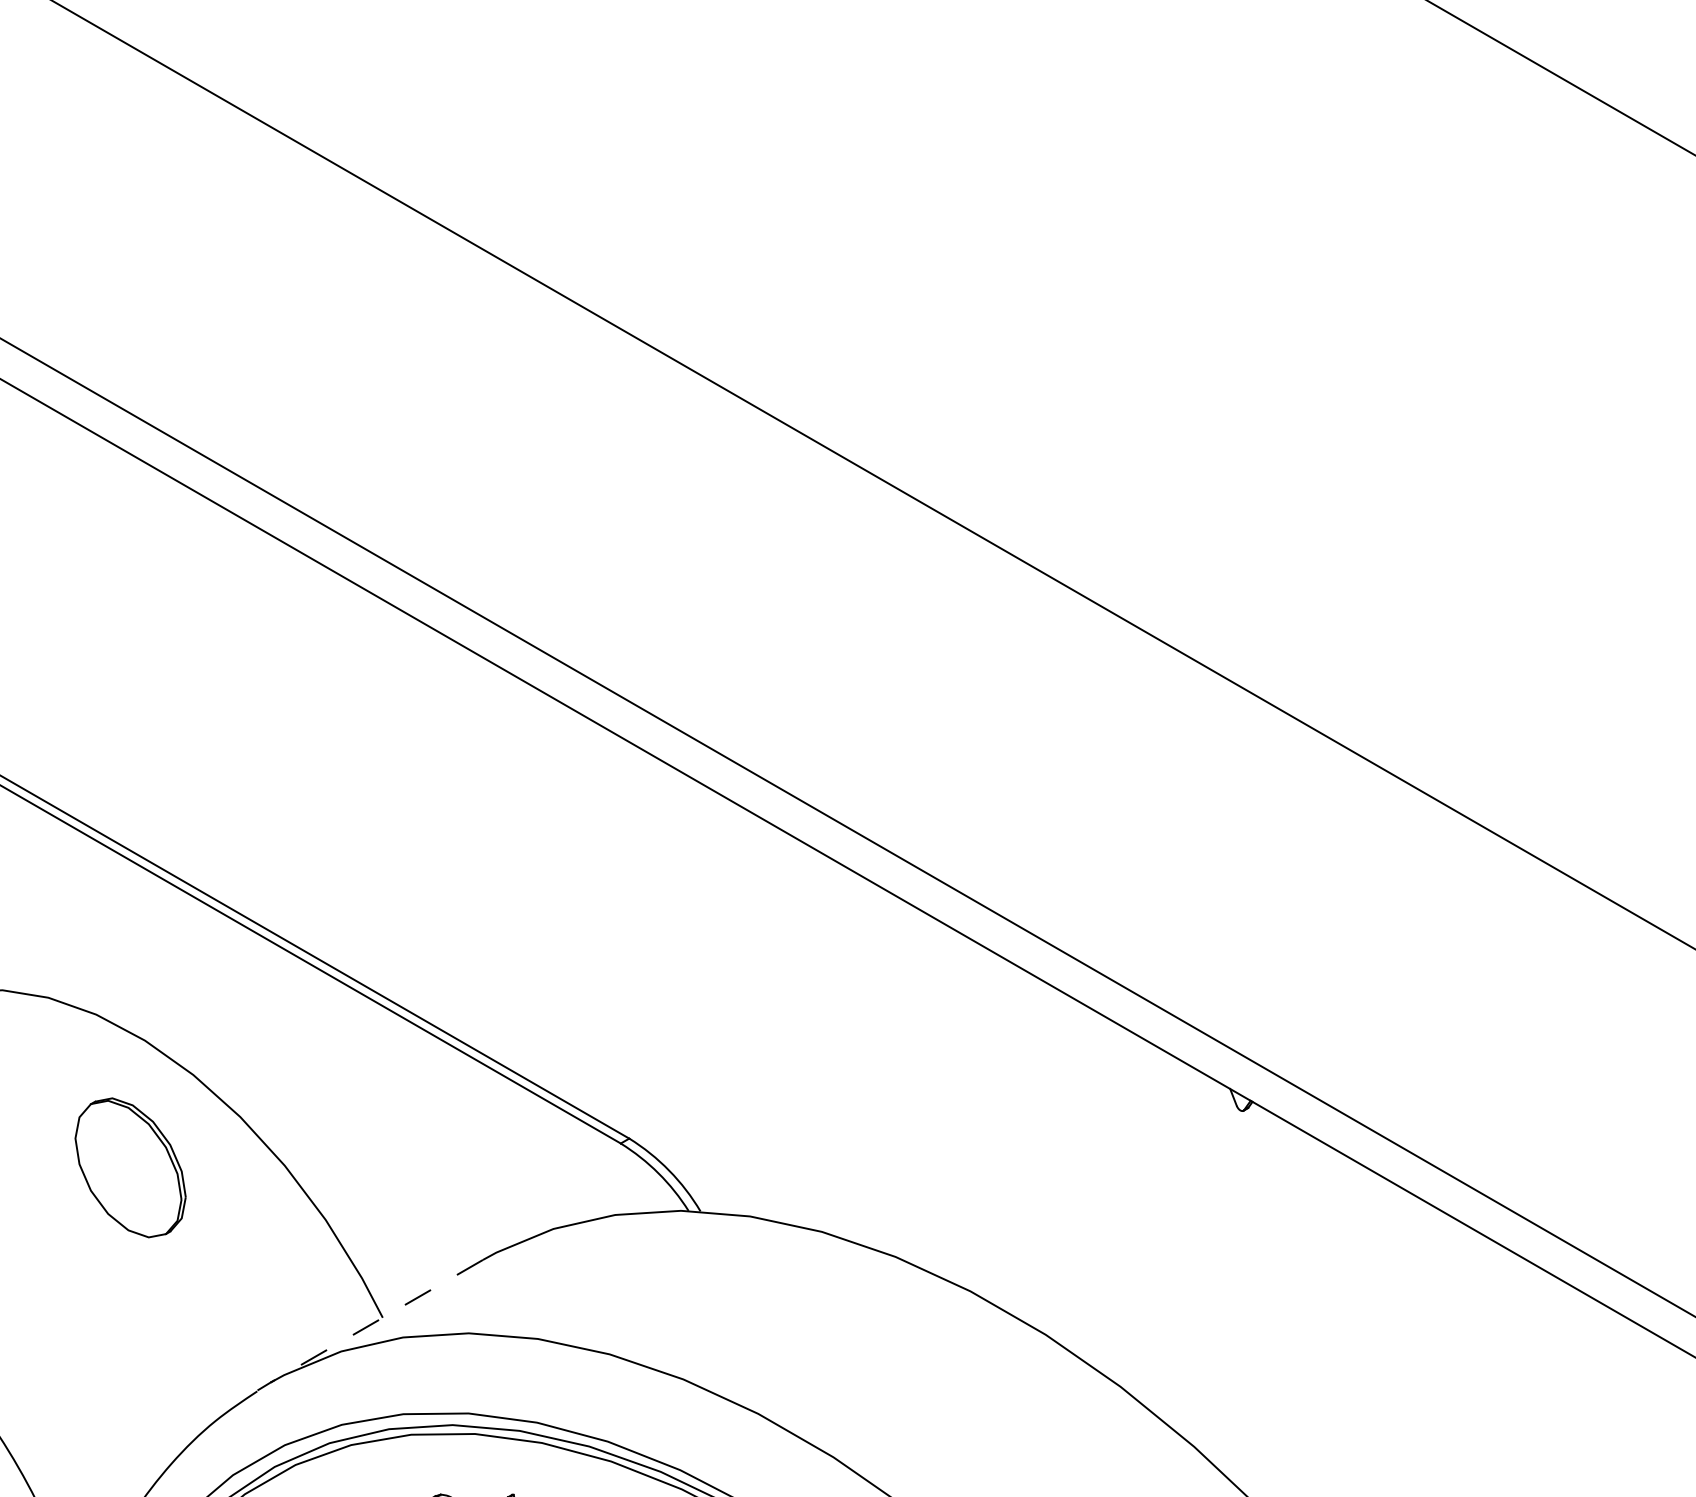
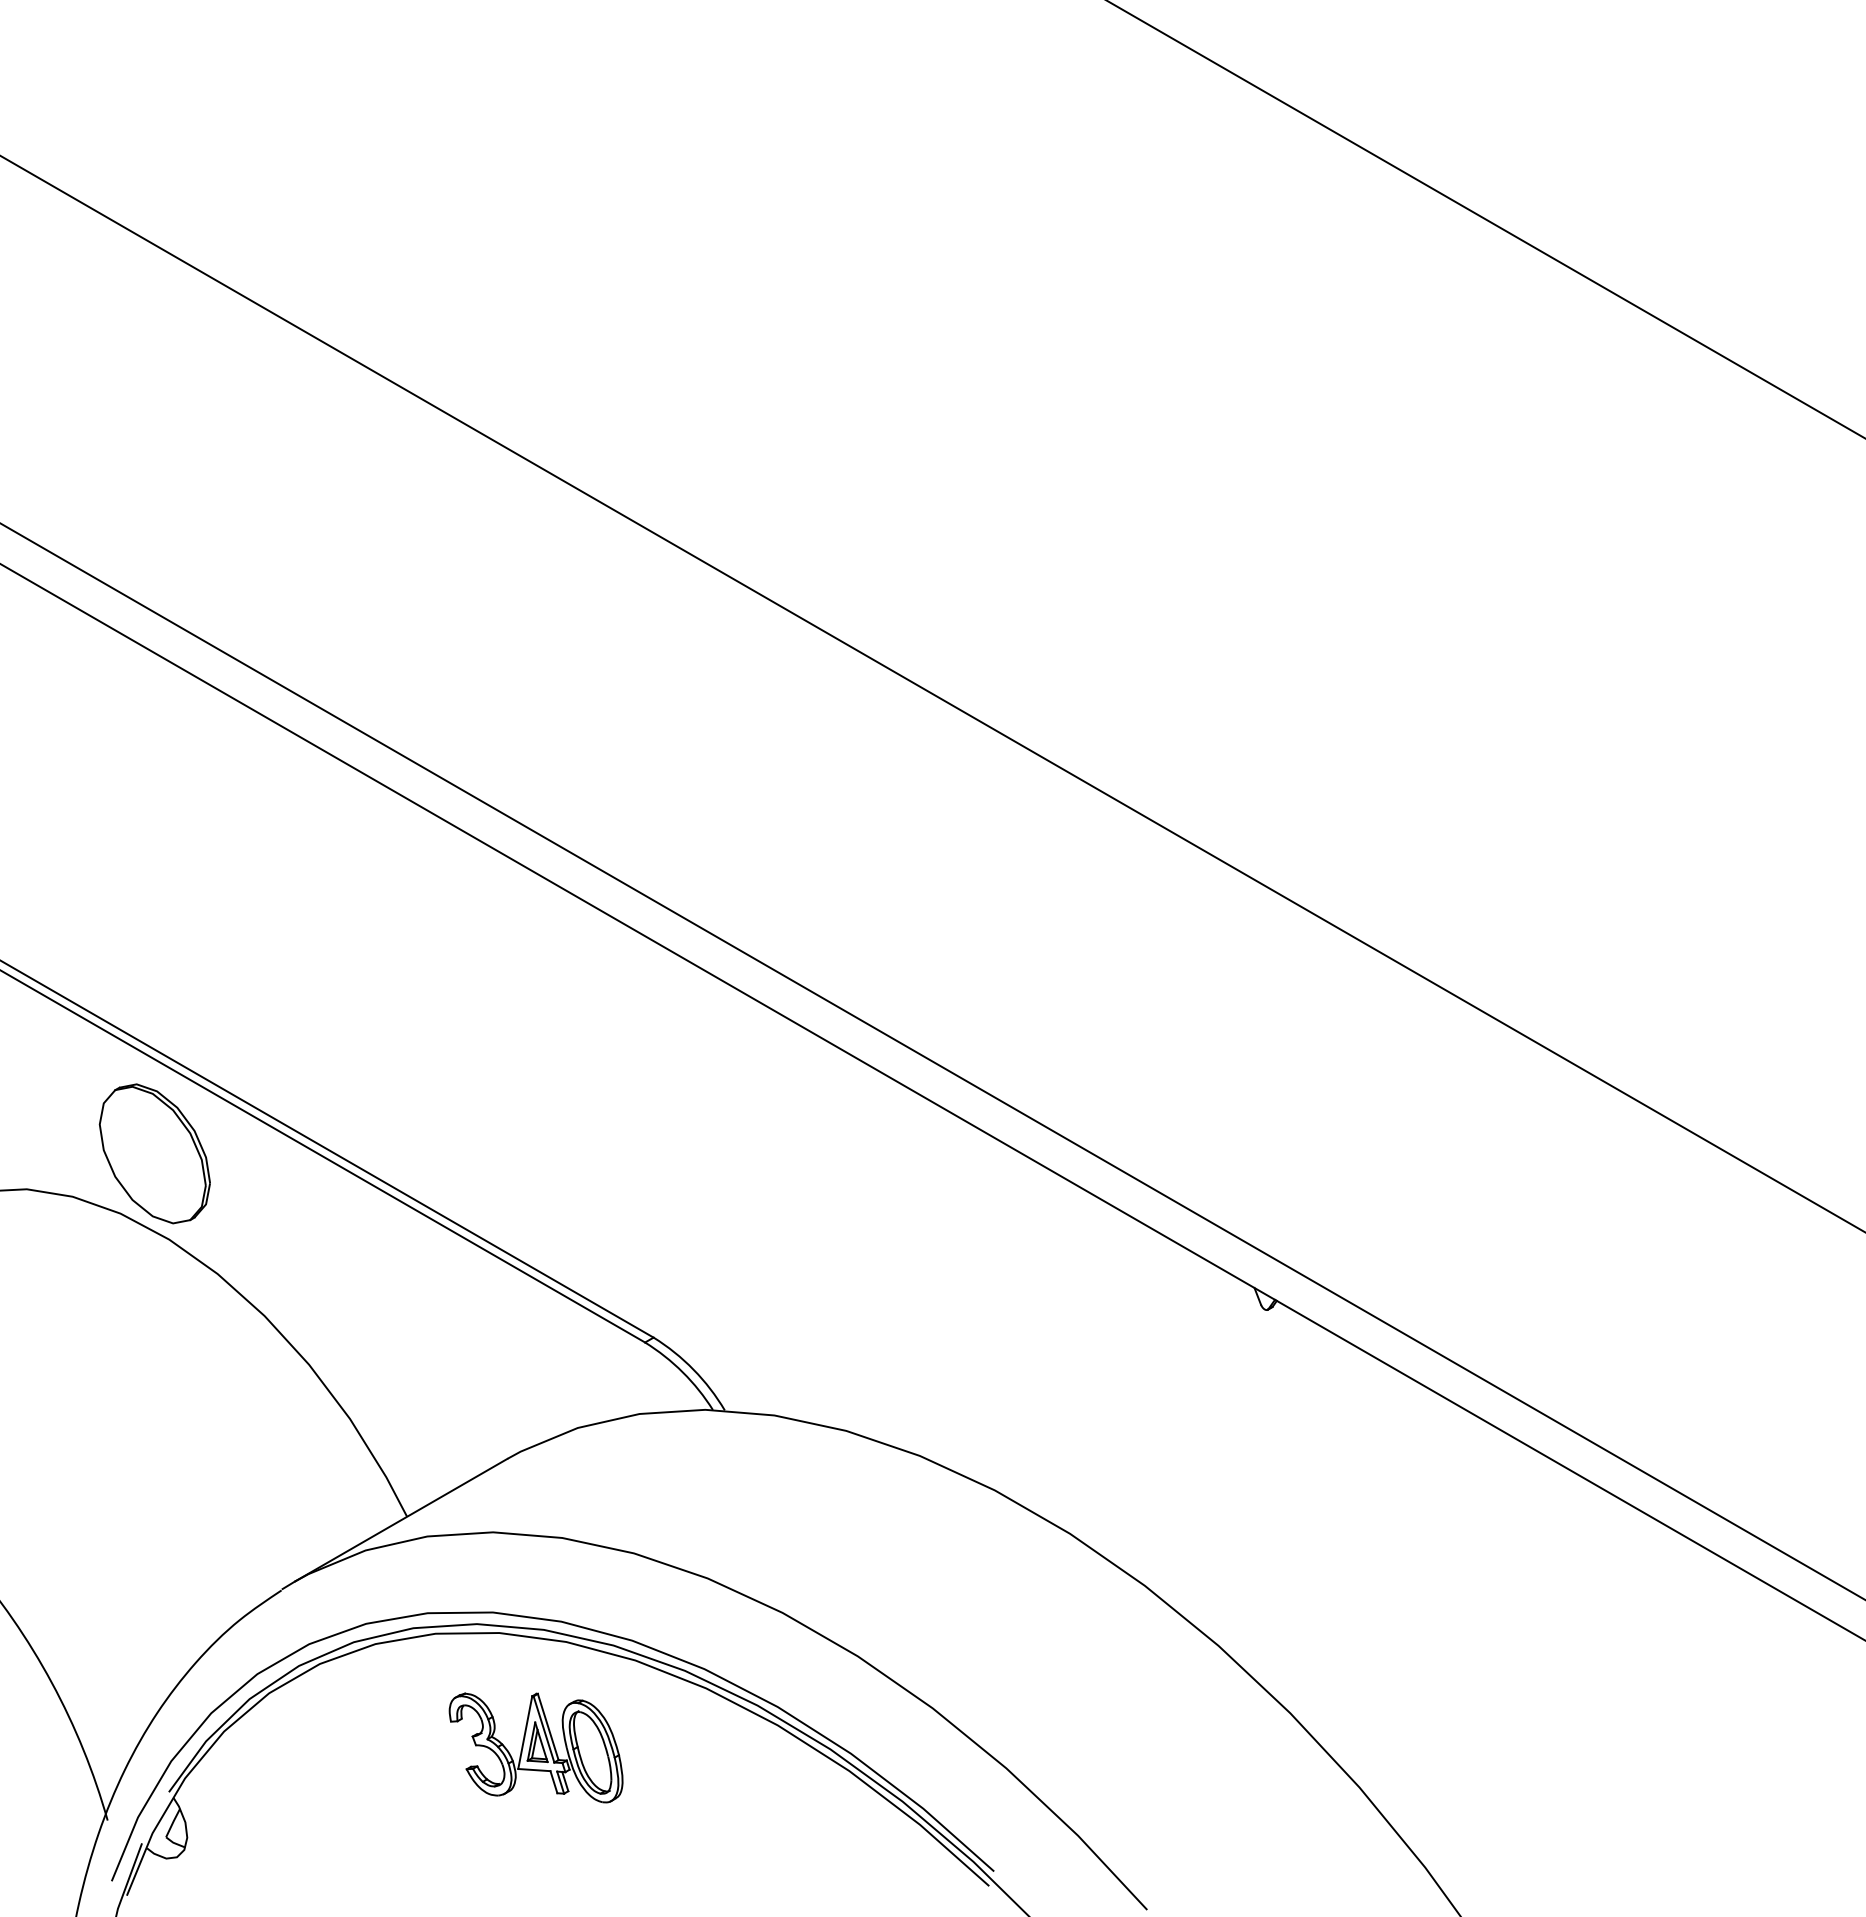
part: (130, 1167) -> (154, 1153), moved
line: (377, 1321) -> (401, 1520), dashed -> solid

